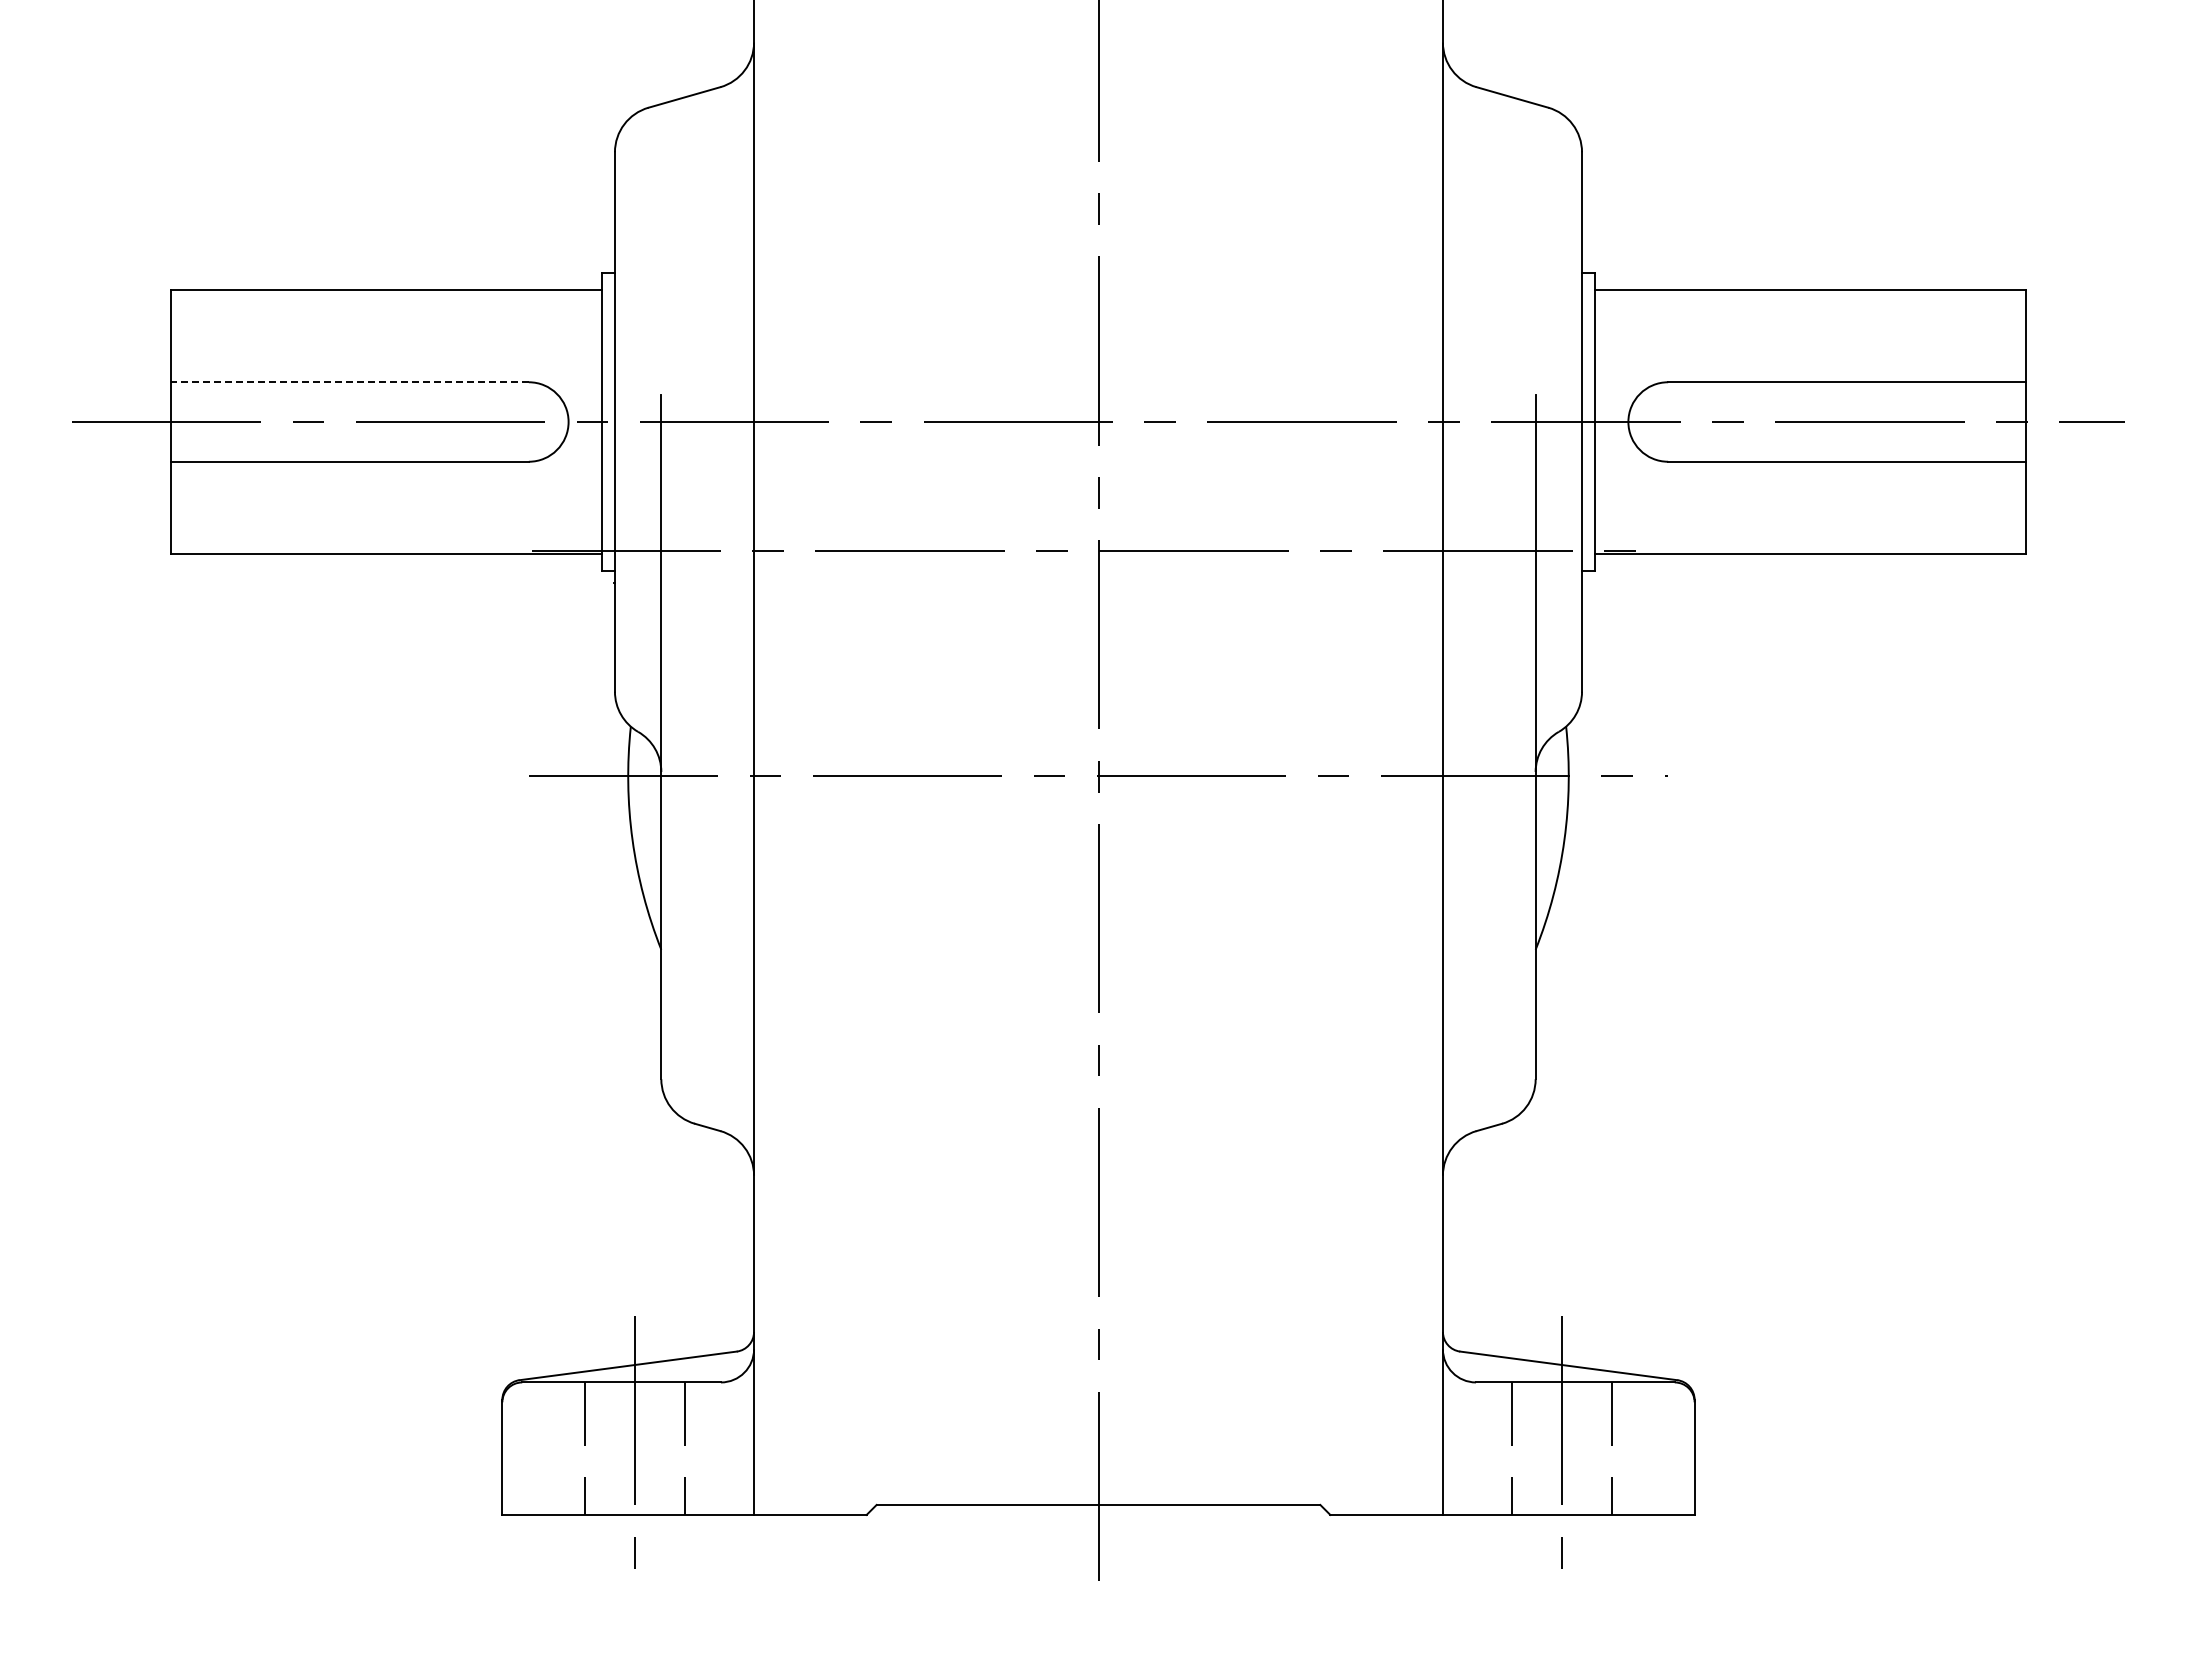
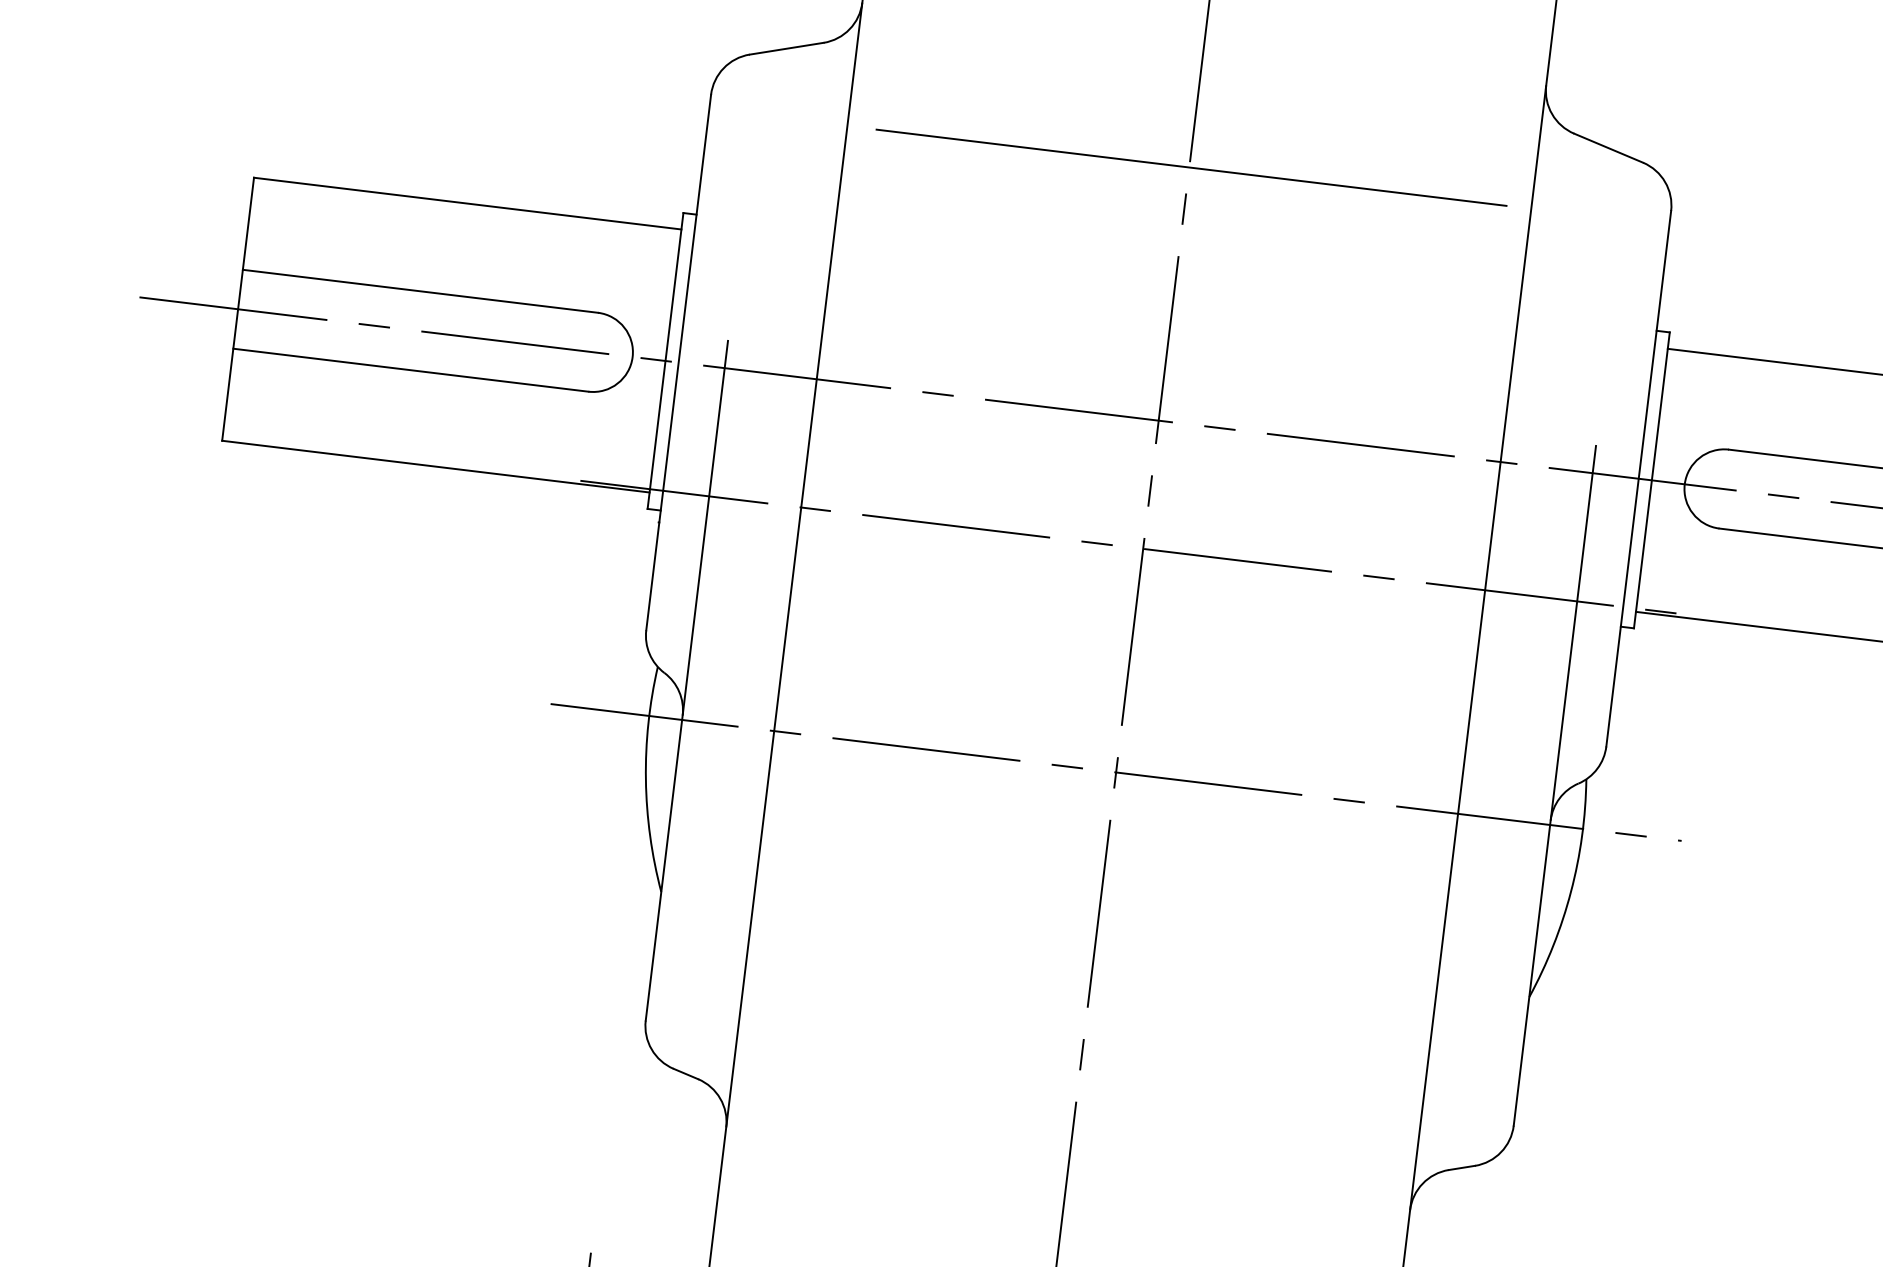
line: (1100, 167) -> (1191, 168), added
line: (350, 382) -> (420, 291), dashed -> solid

